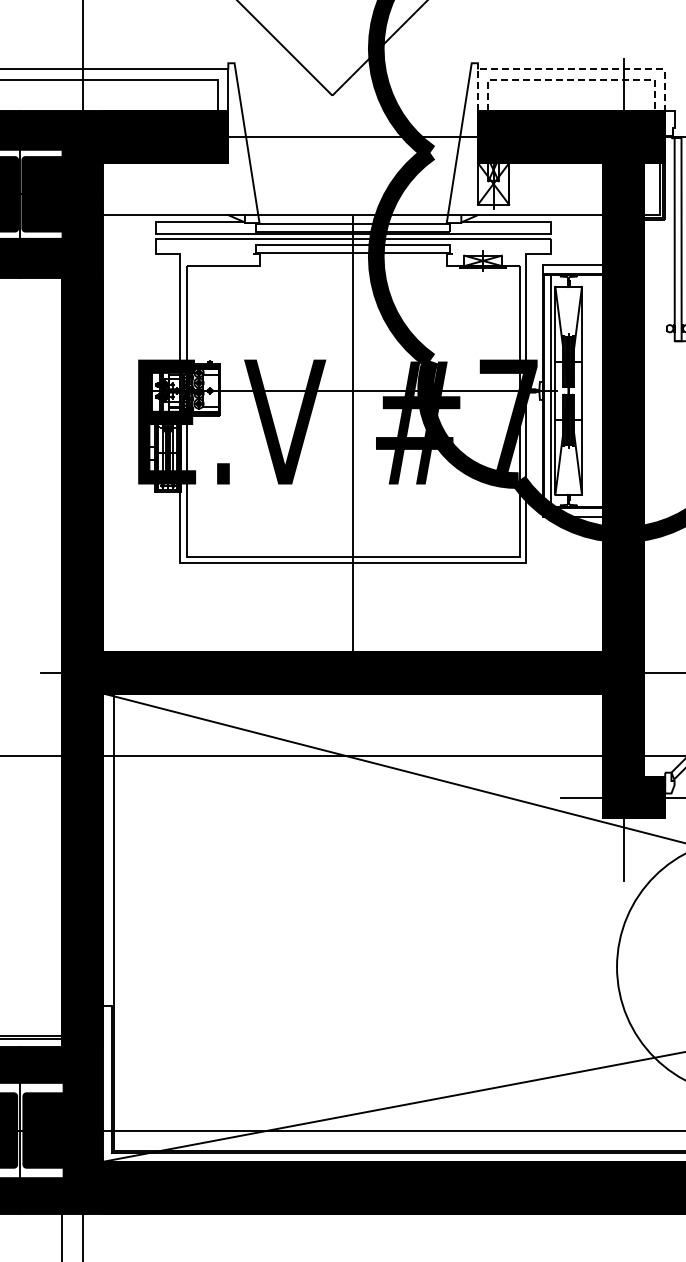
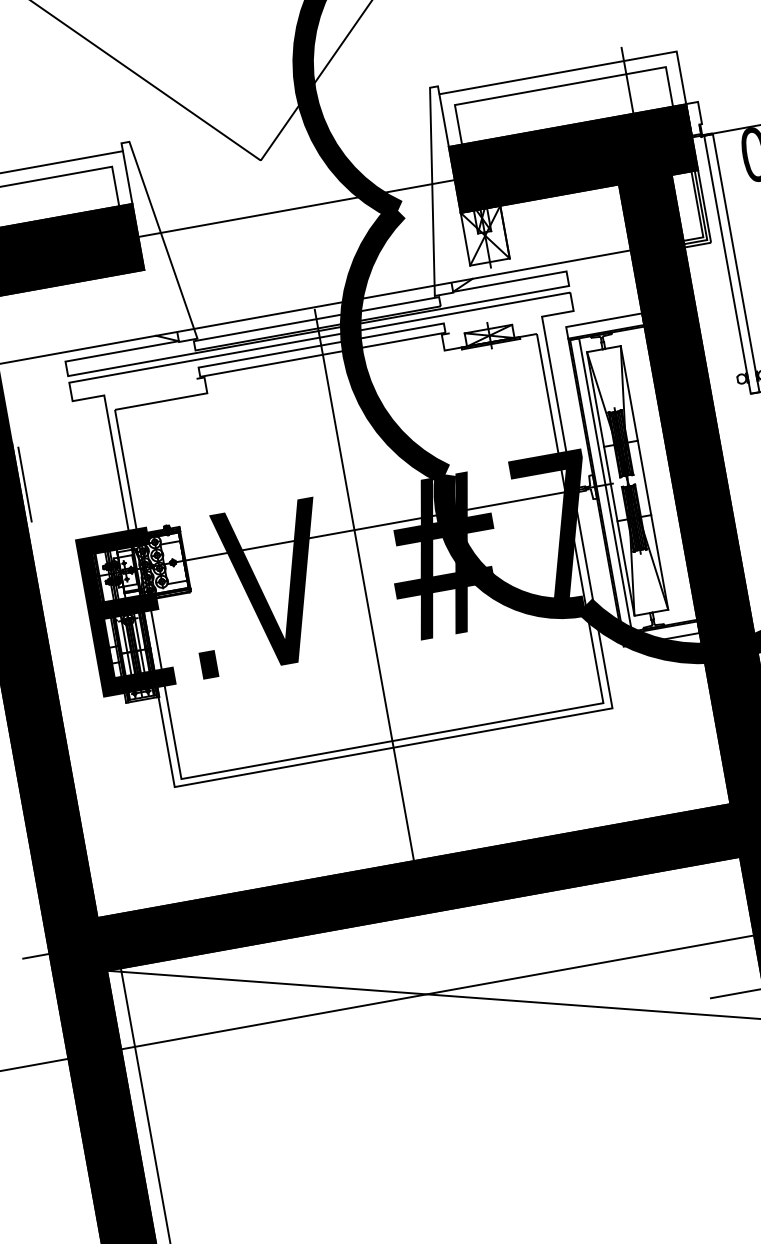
line: (571, 69) -> (557, 72), dashed -> solid
line: (572, 79) -> (561, 85), dashed -> solid
line: (107, 310) -> (24, 484), added

